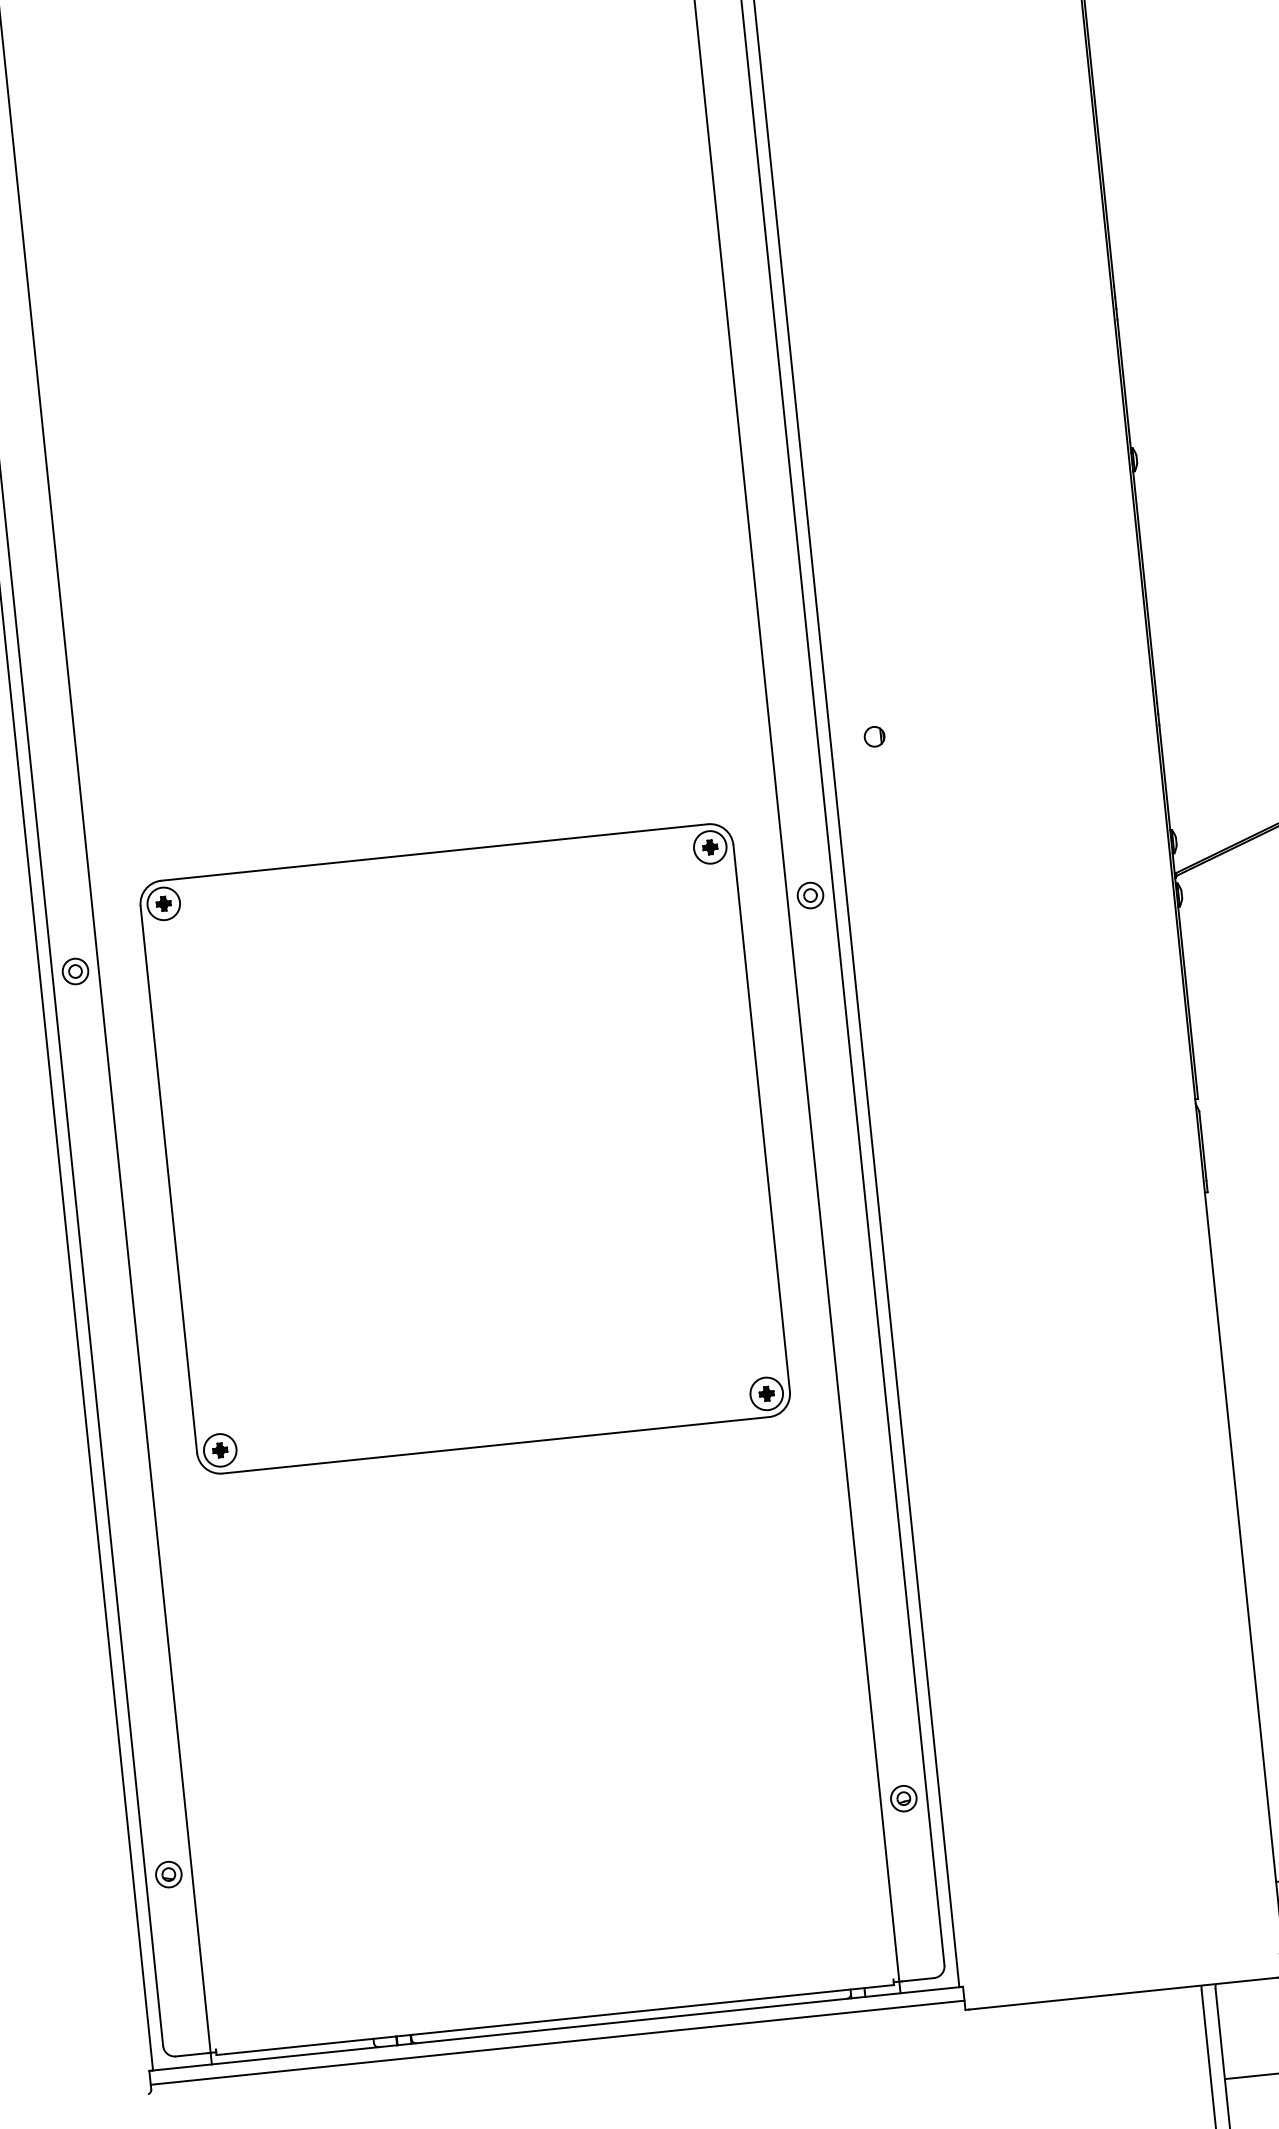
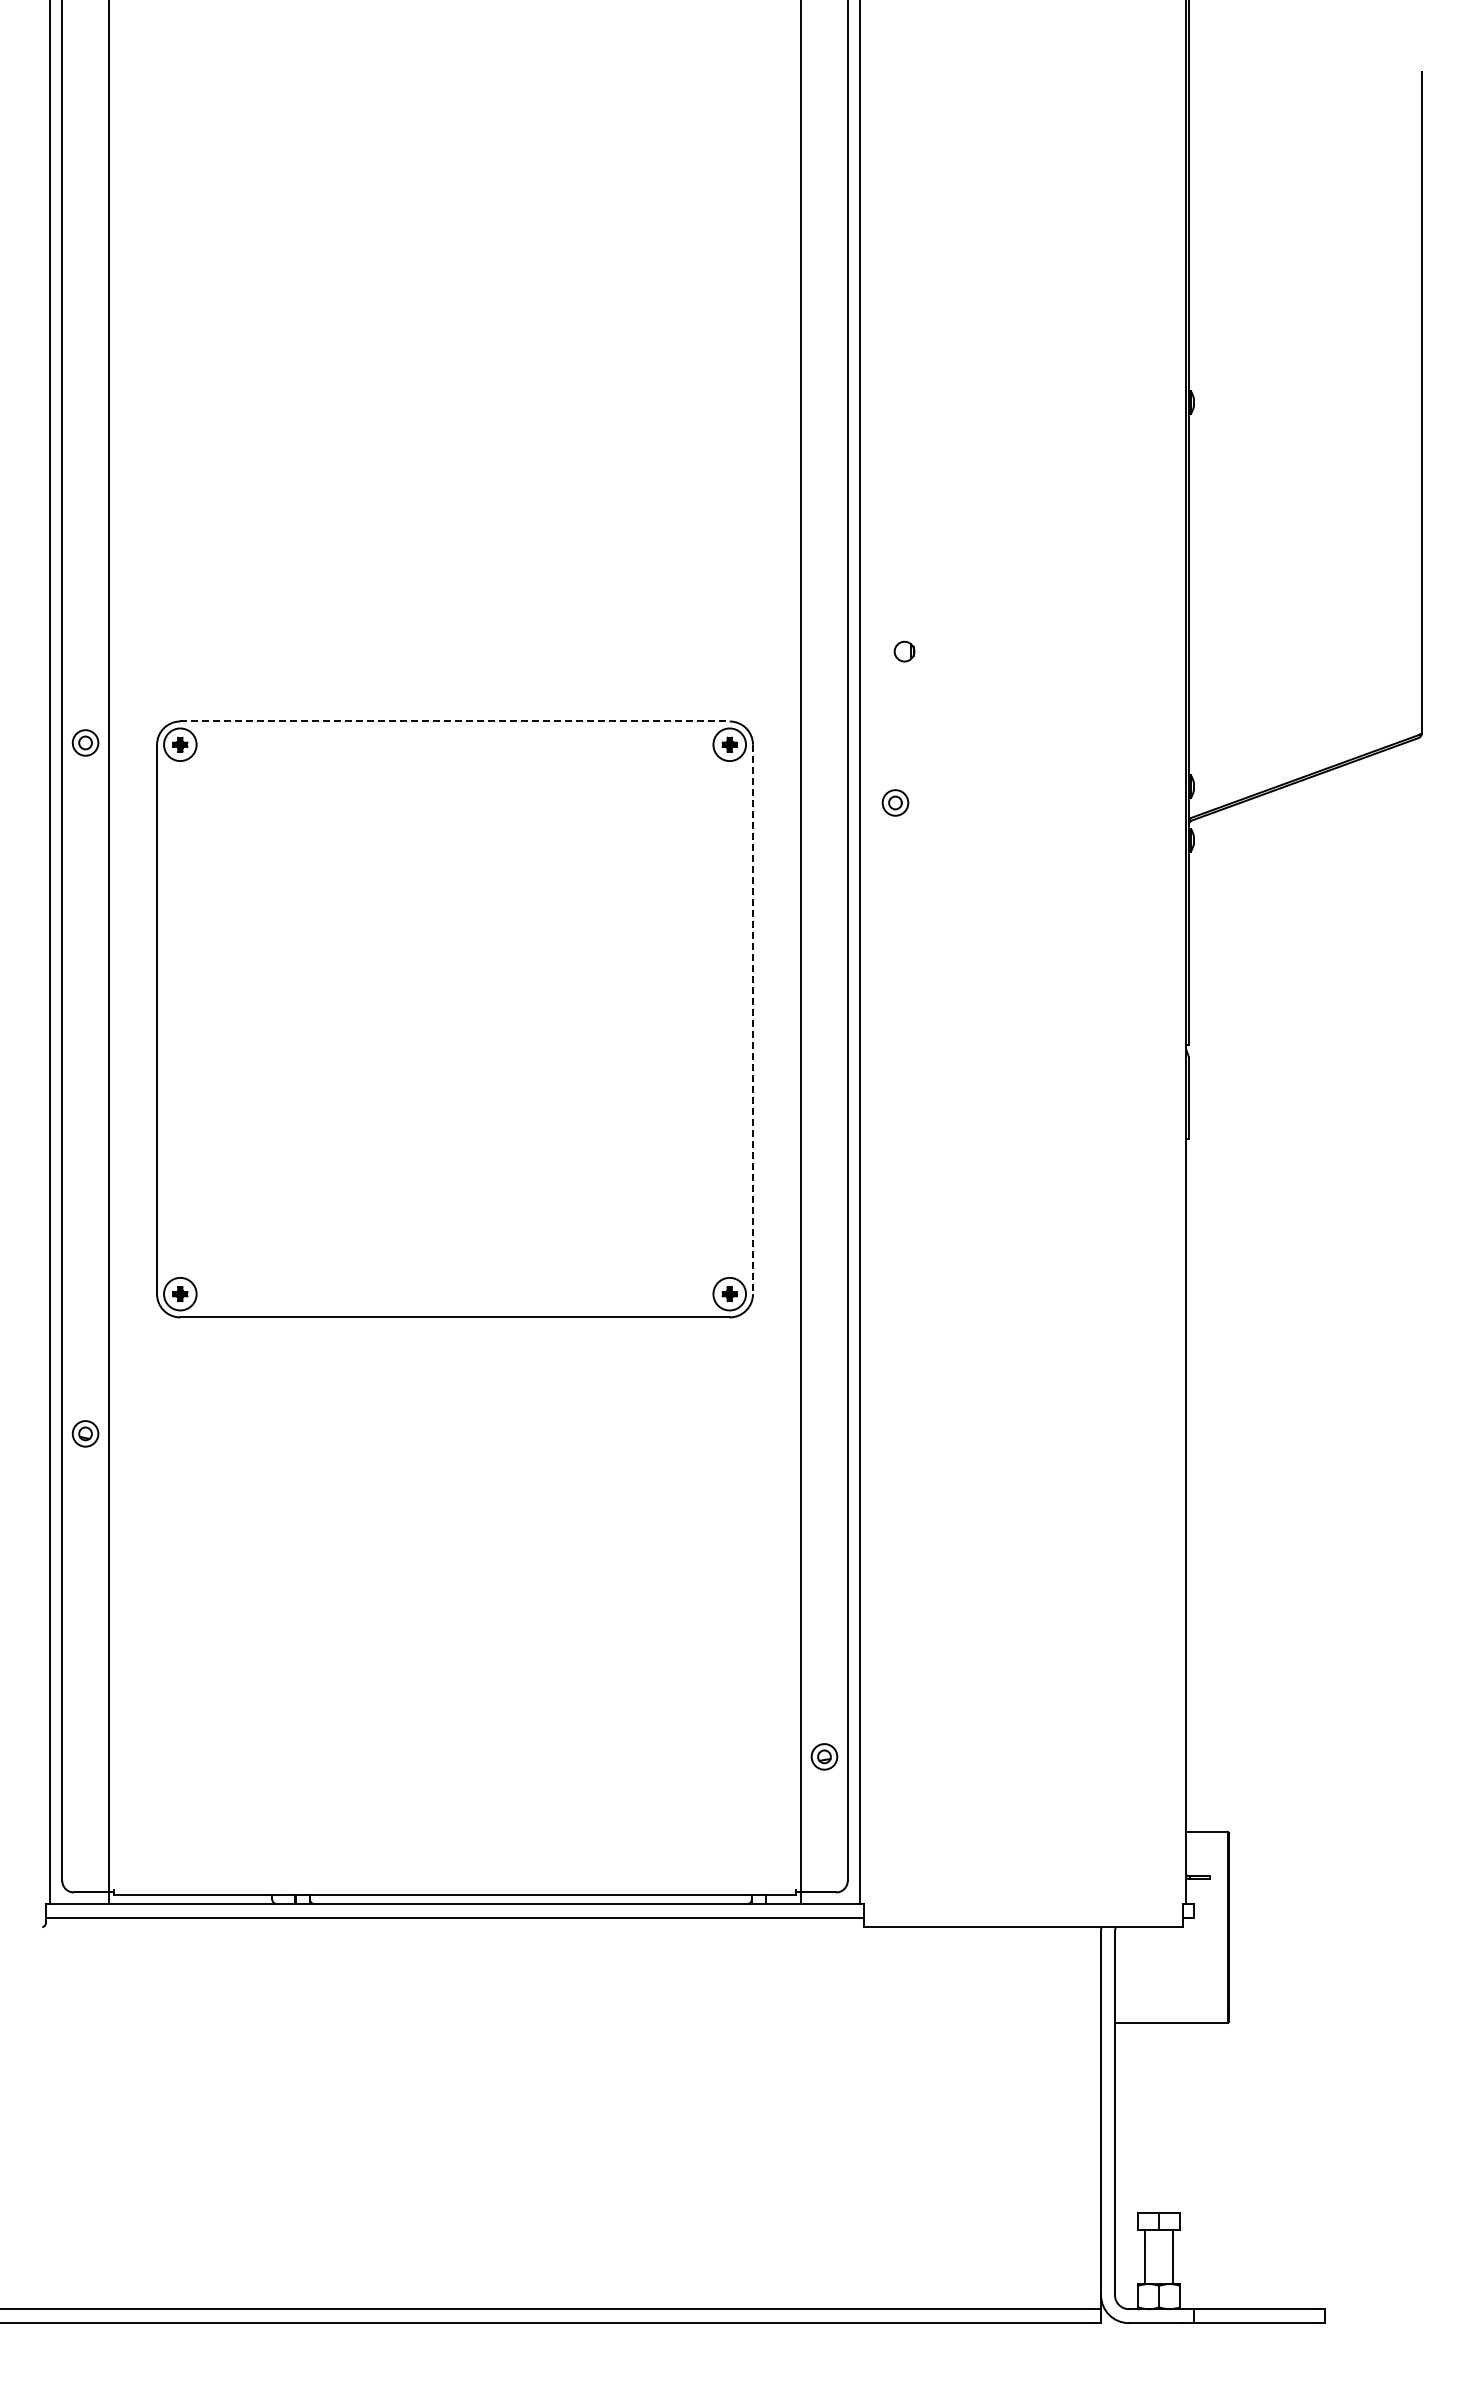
line: (435, 852) -> (455, 721), solid -> dashed
part: (810, 895) -> (895, 802), moved
part: (75, 971) -> (85, 742), moved
line: (762, 1118) -> (753, 1019), solid -> dashed
part: (903, 1798) -> (824, 1756), moved
part: (168, 1874) -> (85, 1433), moved

